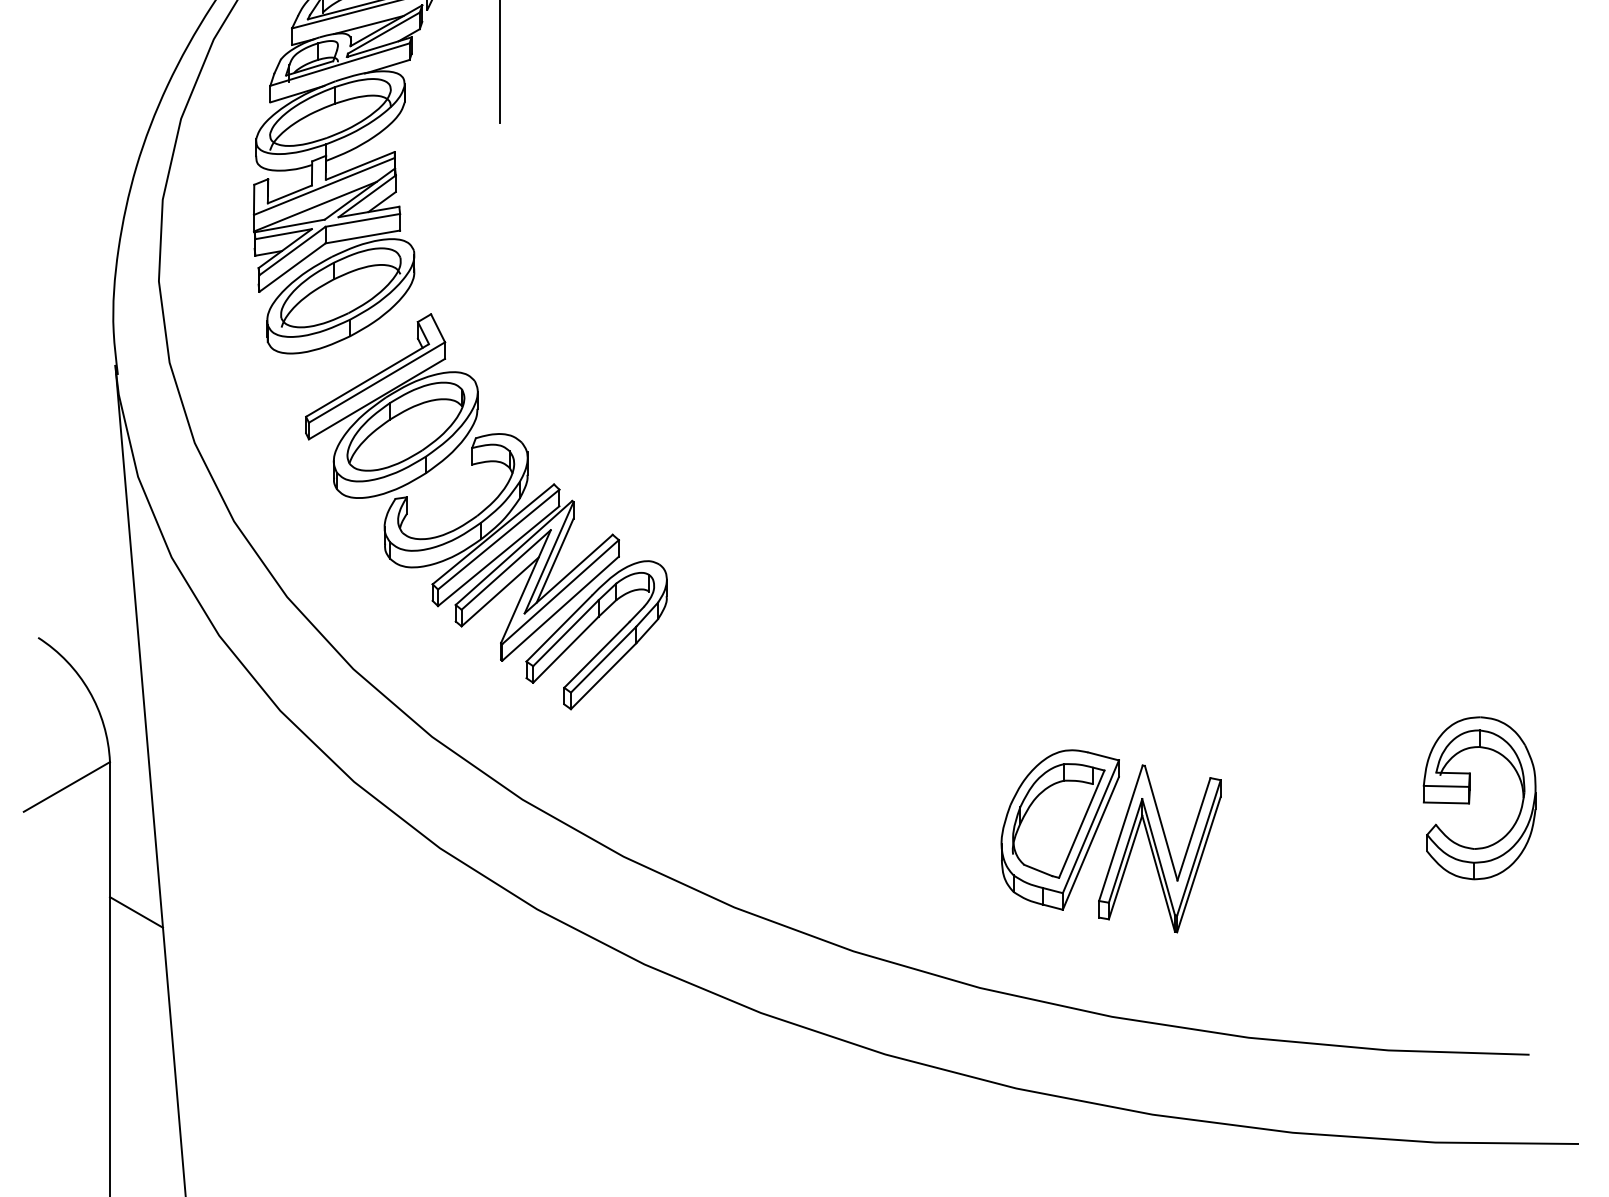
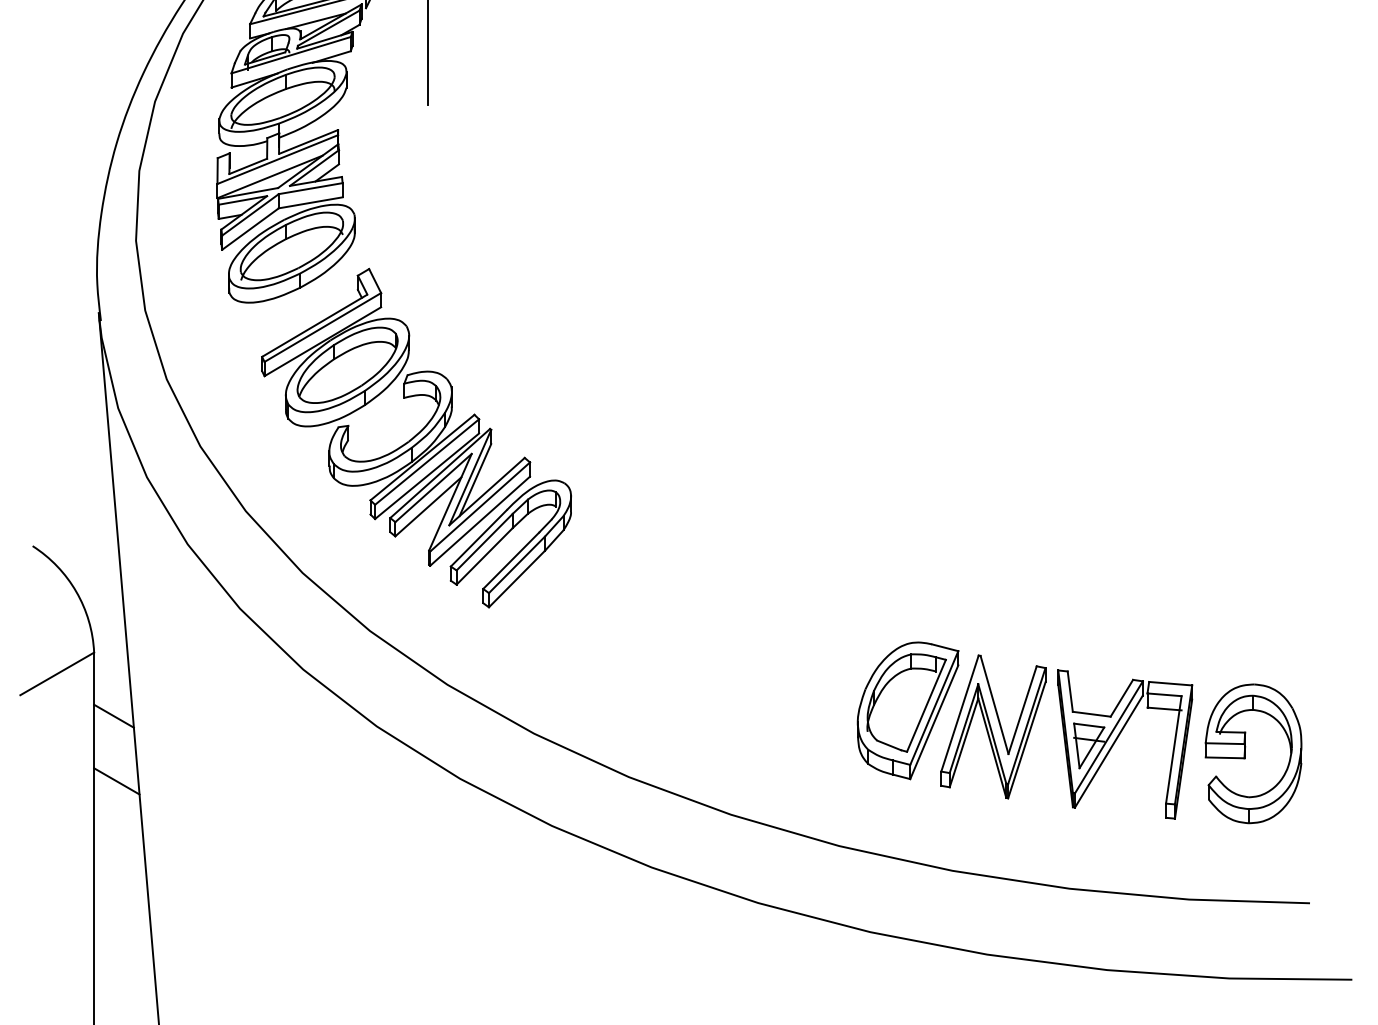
part: (1470, 798) -> (1245, 754), moved
line: (133, 835) -> (114, 715), added
part: (1305, 862) -> (1118, 738), added

